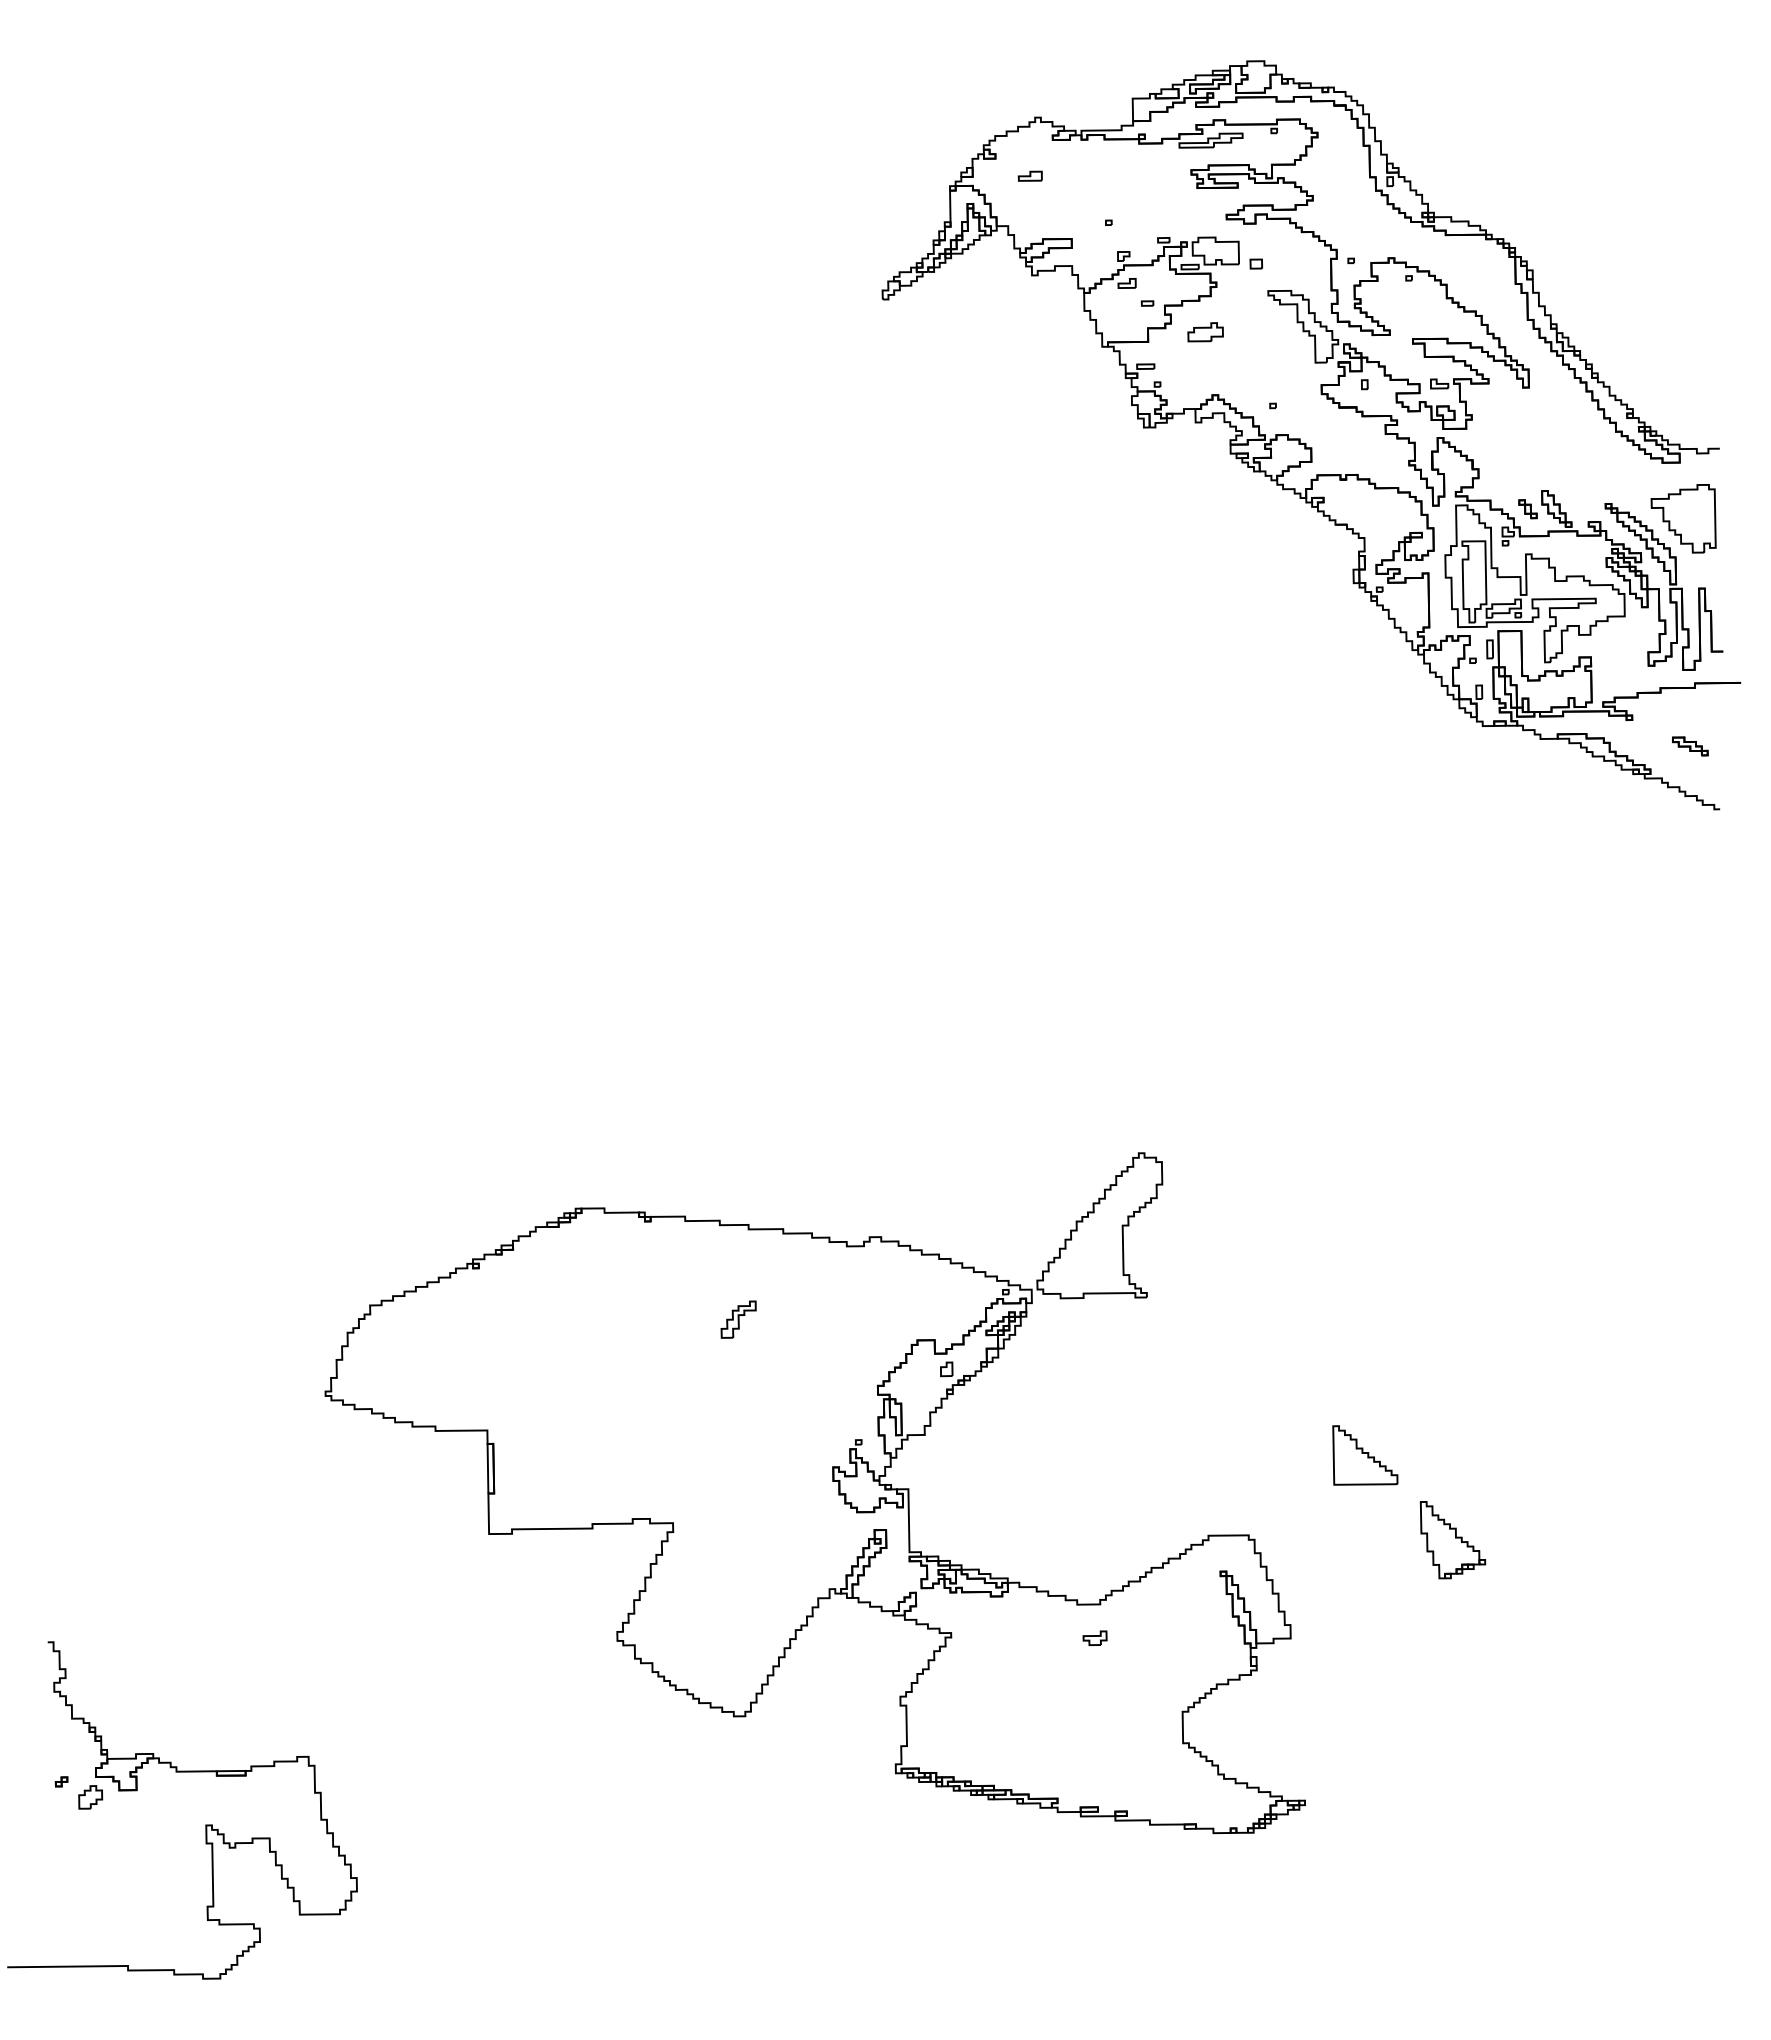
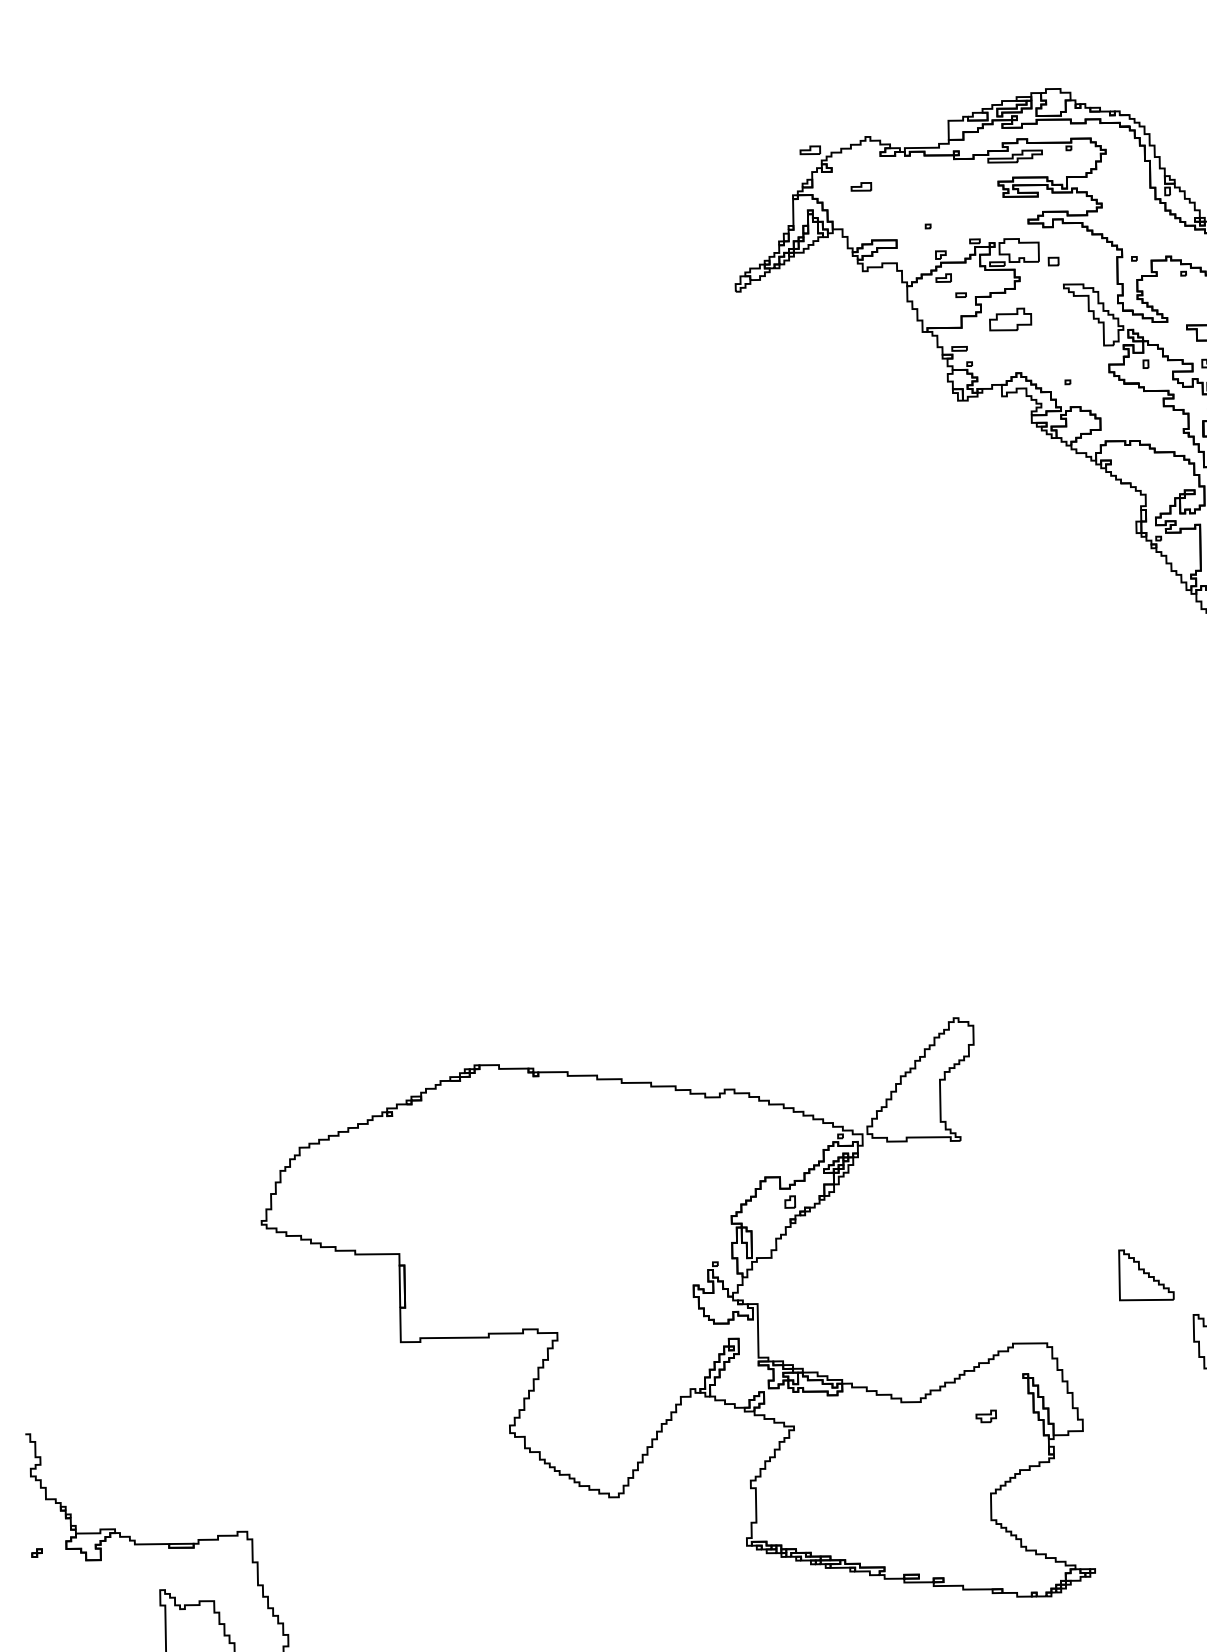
part: (969, 132) -> (809, 149), added
part: (1205, 332) -> (1010, 319), size x1.4
part: (738, 1319) -> (613, 1159), removed
part: (1094, 1637) -> (985, 1415), moved
part: (90, 1797) -> (61, 1566), removed

